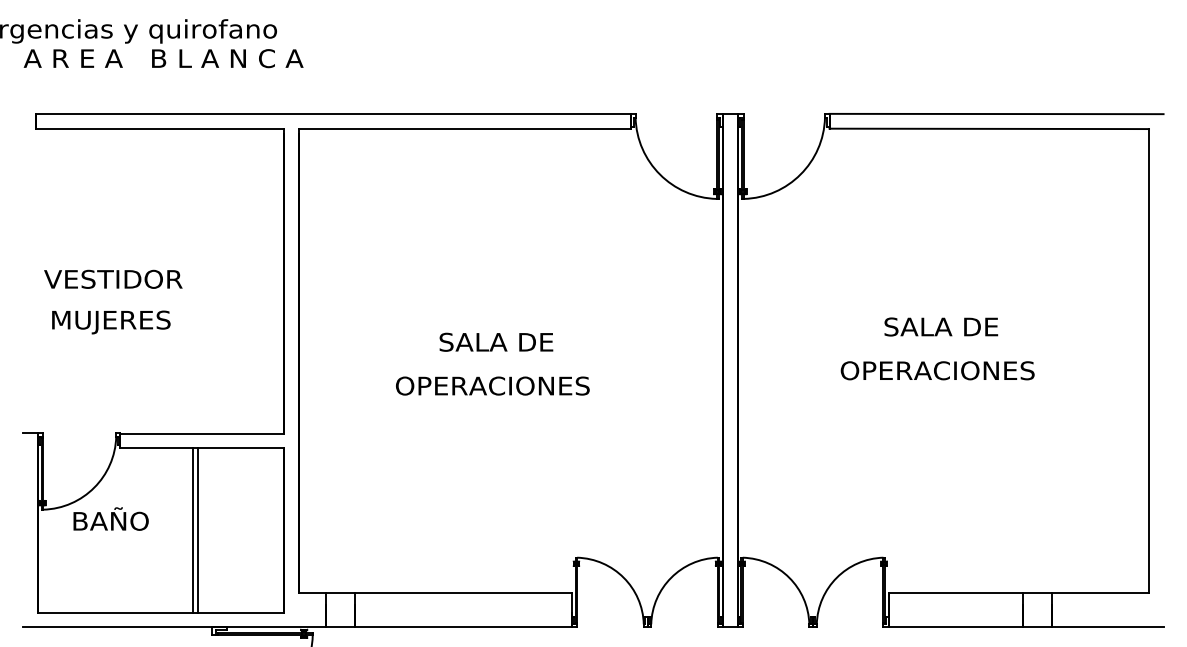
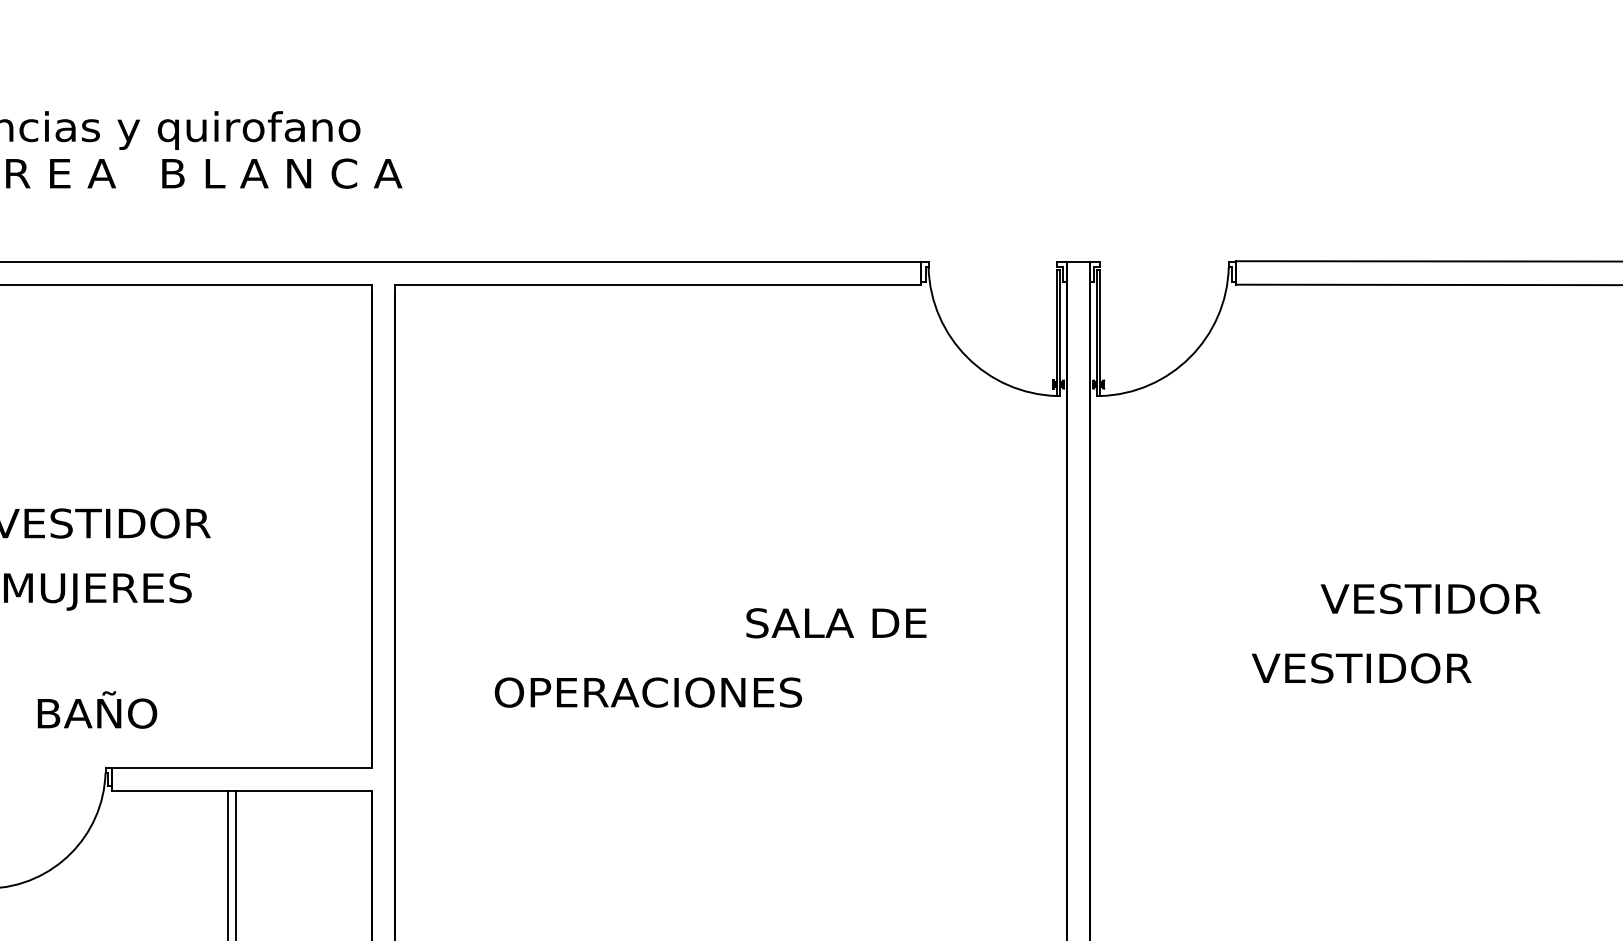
text: (952, 326) -> (1430, 598), SALA DE -> VESTIDOR
text: (496, 341) -> (836, 621), moved
text: (936, 370) -> (1405, 667), OPERACIONES -> VESTIDOR
text: (492, 385) -> (647, 691), moved
text: (110, 518) -> (96, 709), moved

